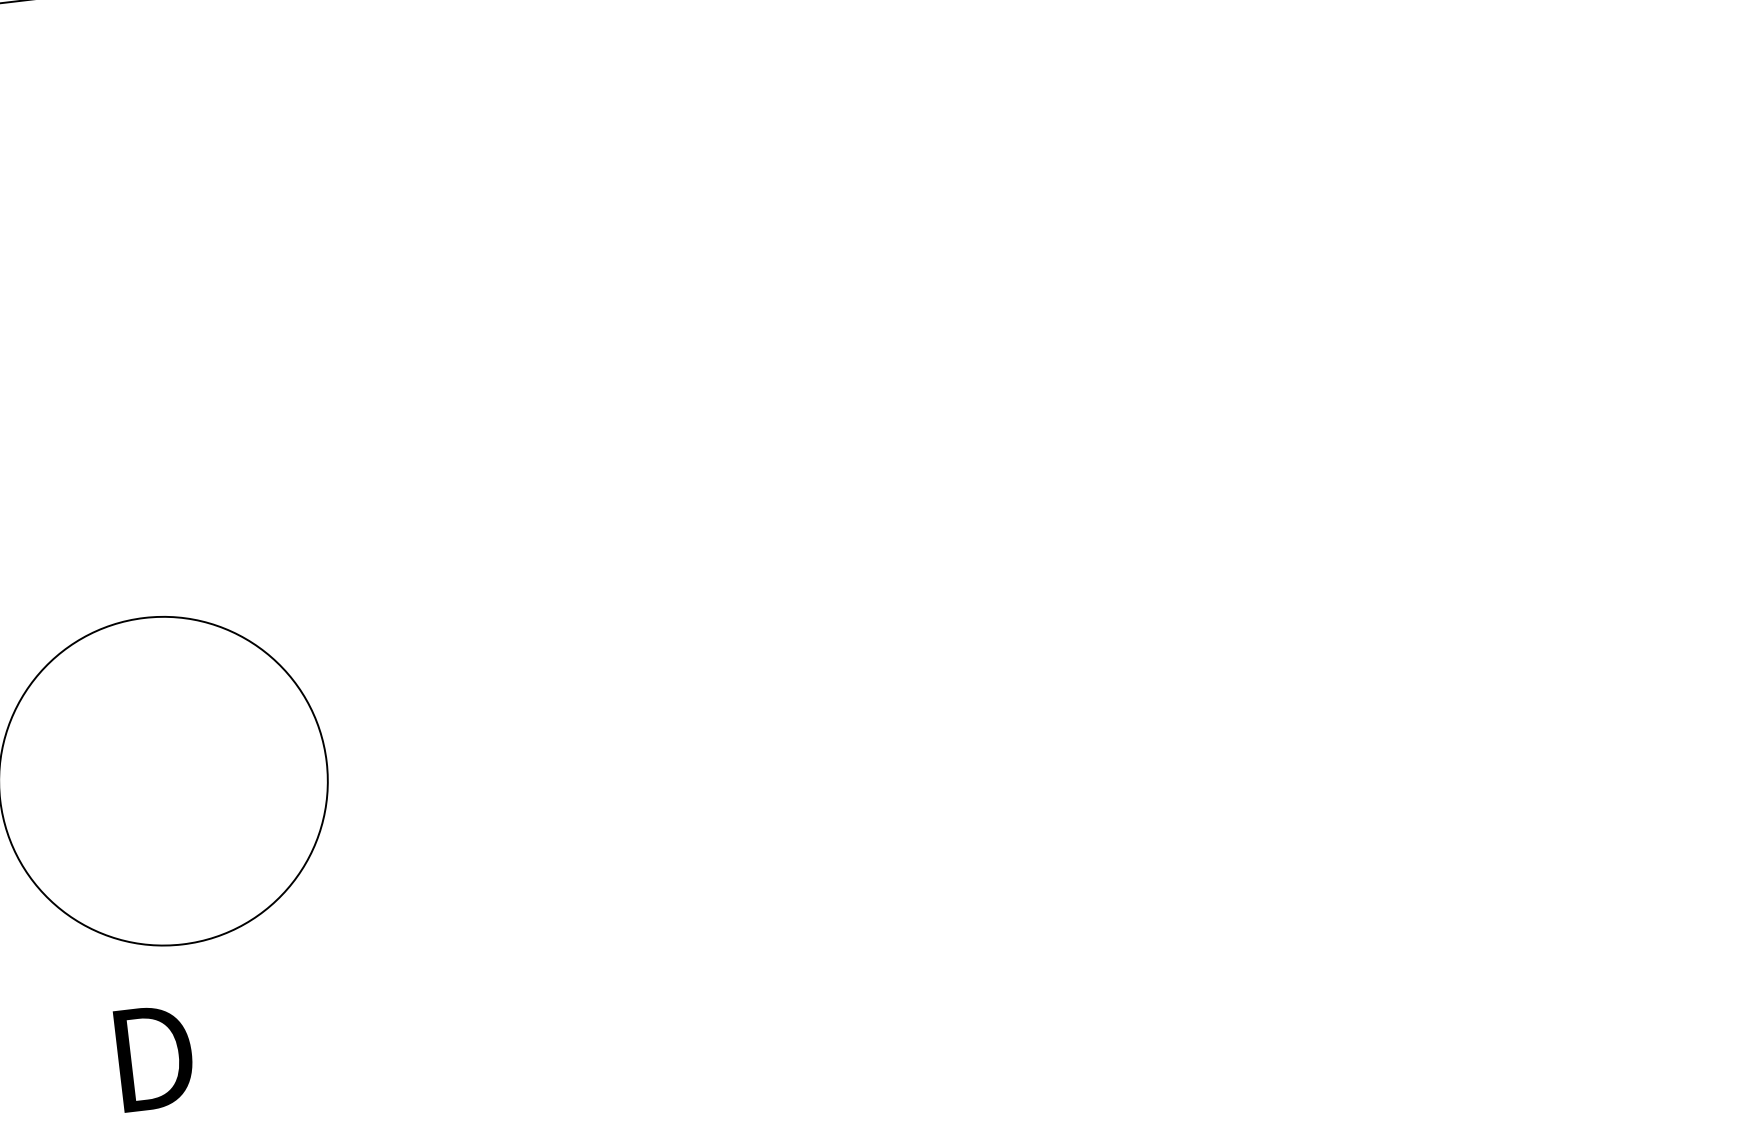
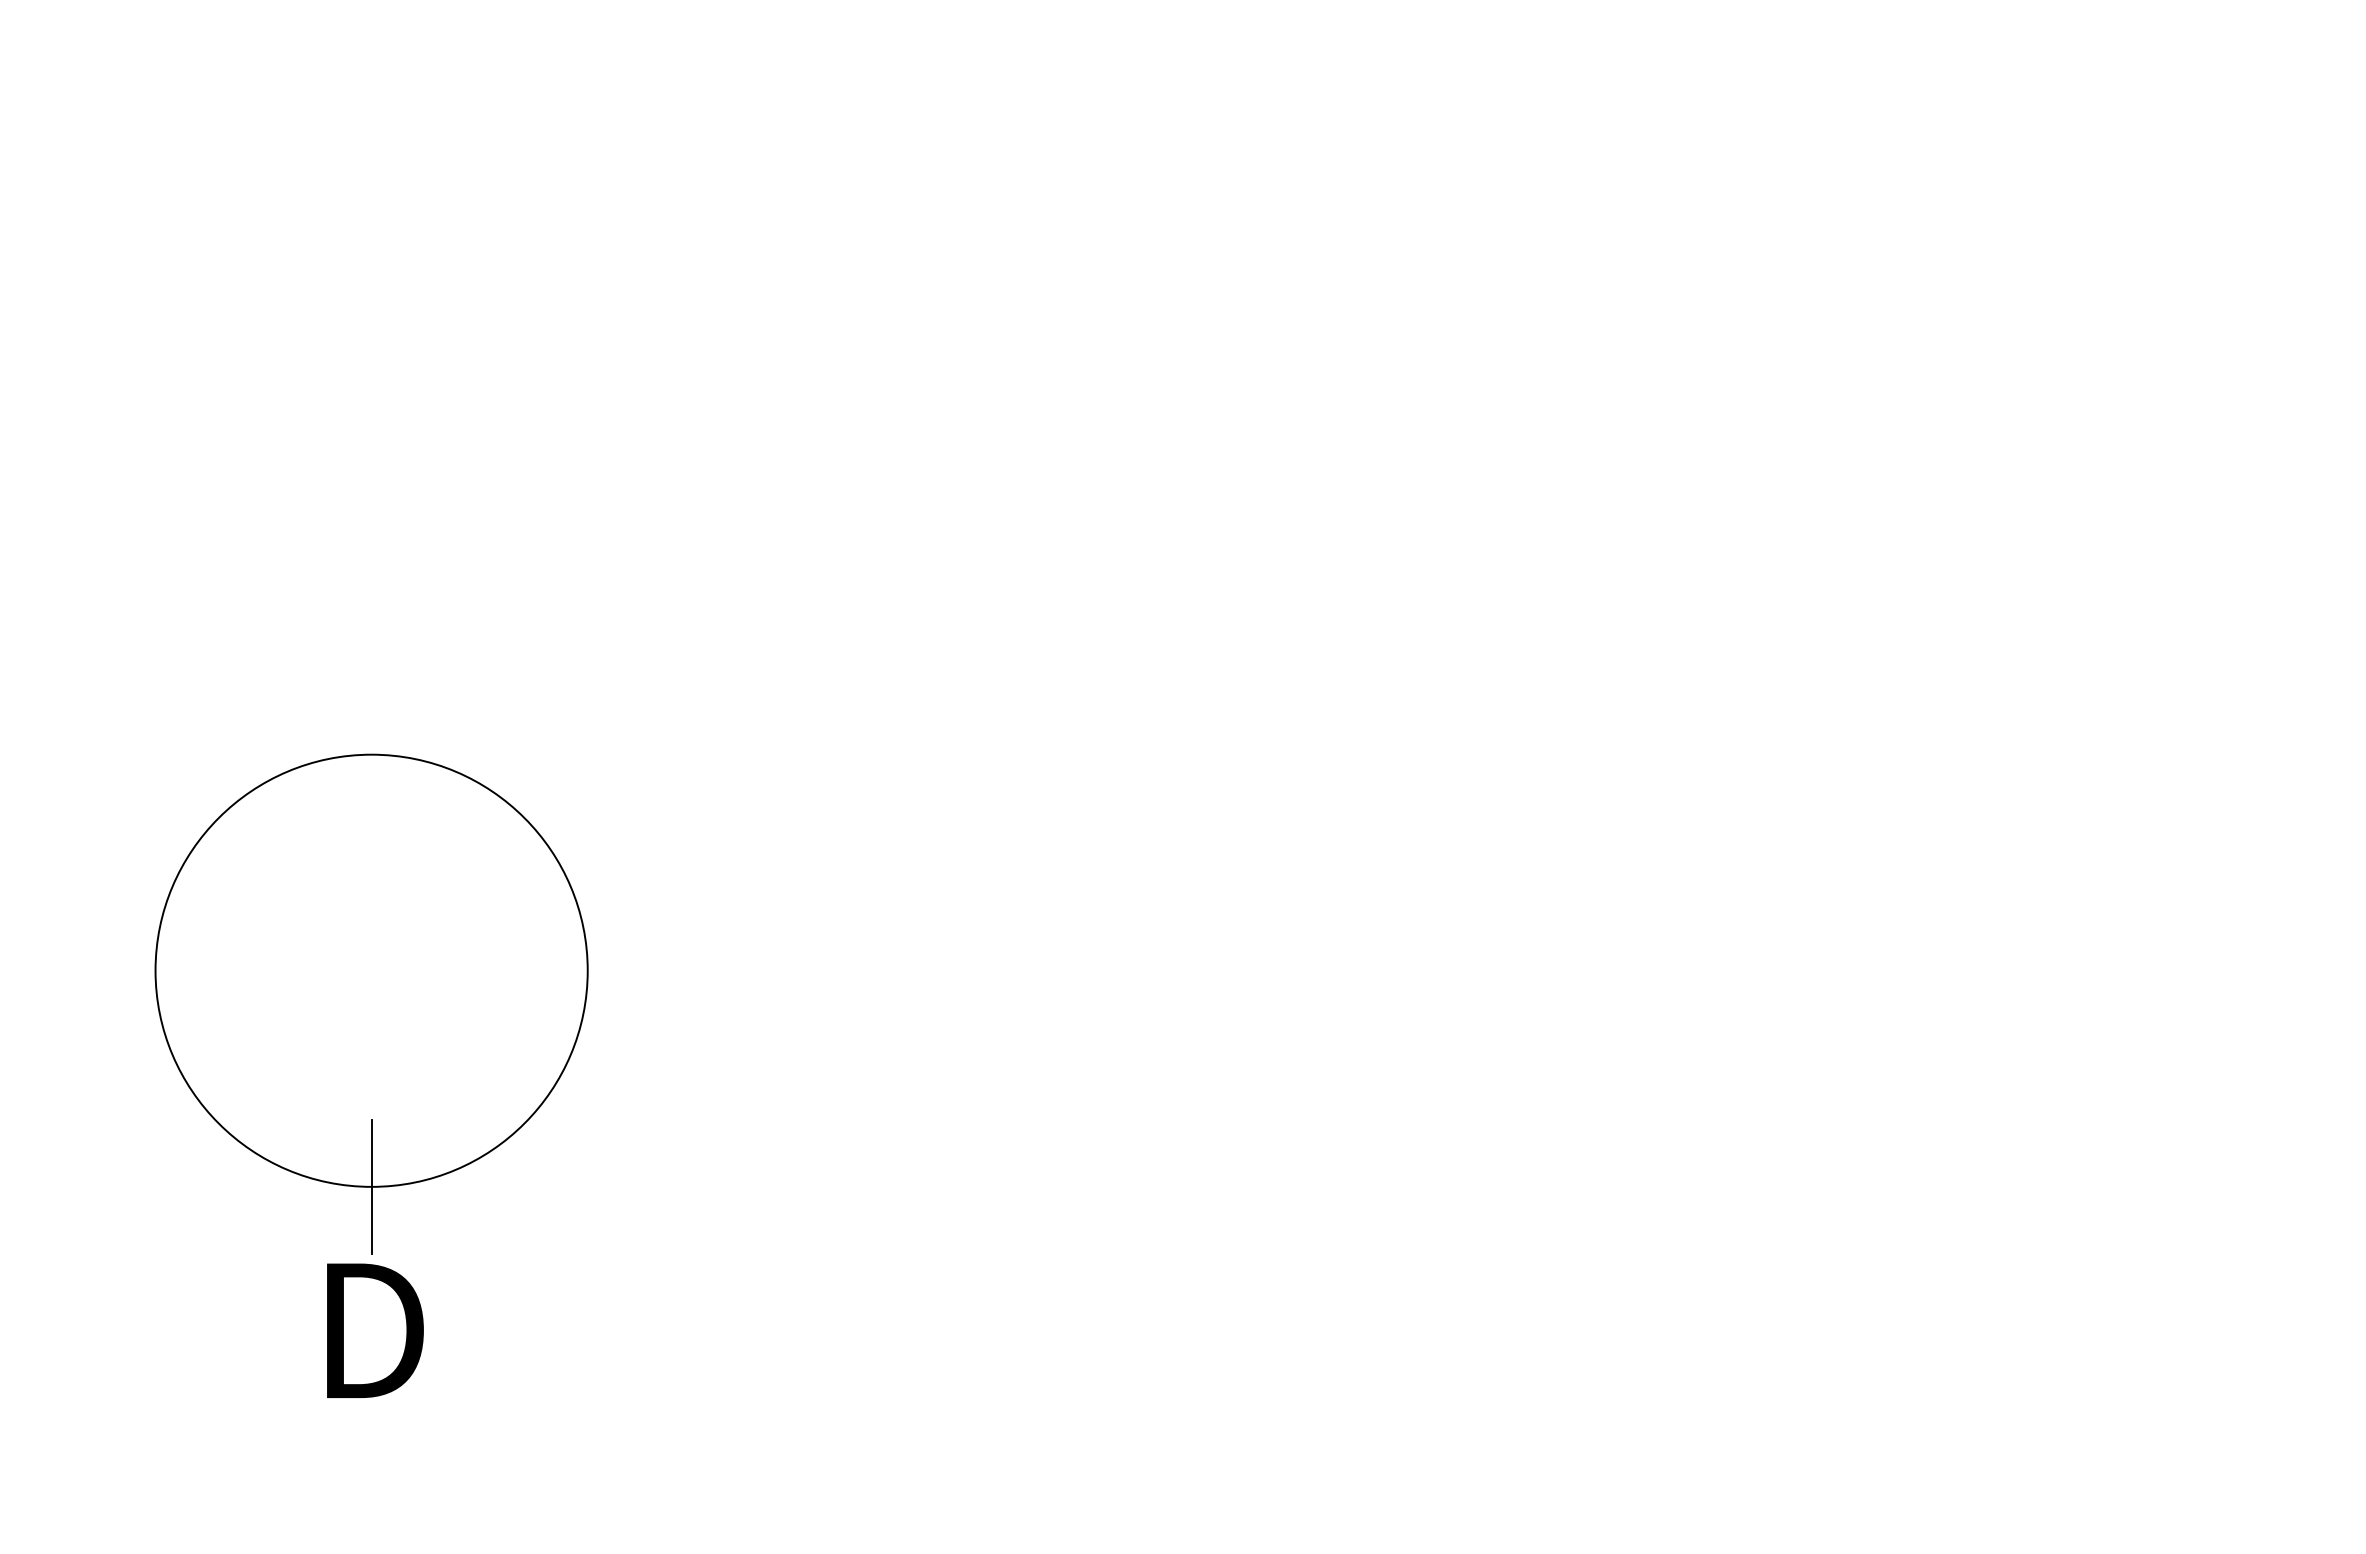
line: (182, 944) -> (371, 1186), added
text: (155, 1057) -> (375, 1330), moved

